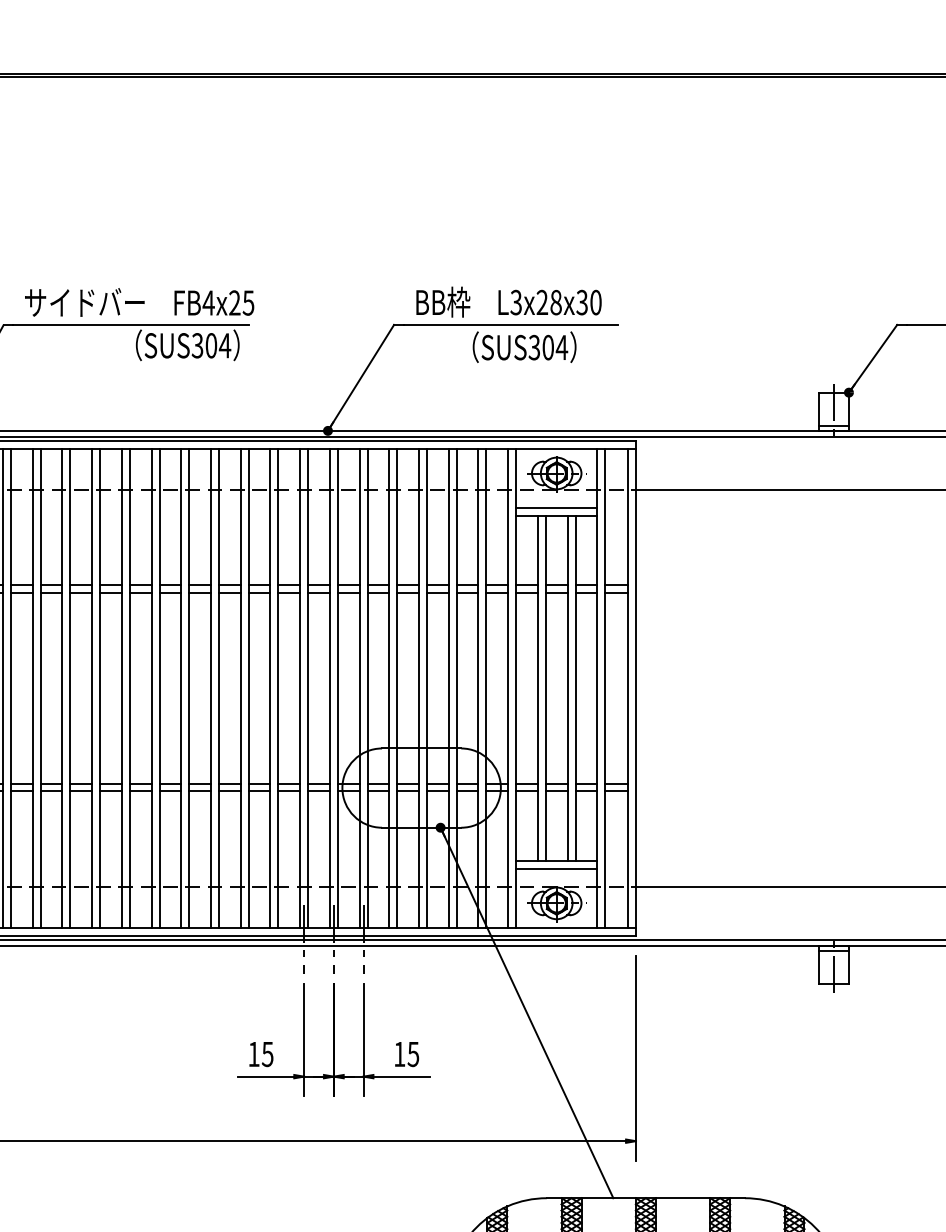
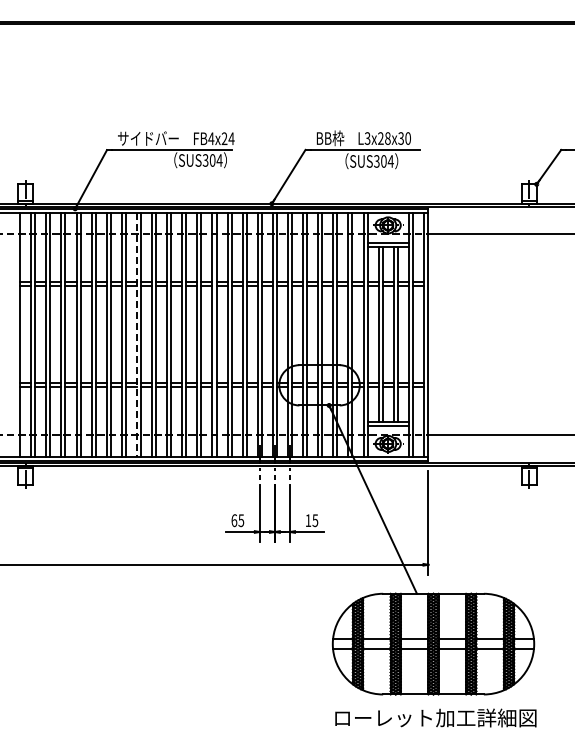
text: (248, 302) -> (231, 138), FB4x25 -> FB4x24
line: (61, 688) -> (136, 334), solid -> dashed
text: (254, 1054) -> (234, 520), 15 -> 65

